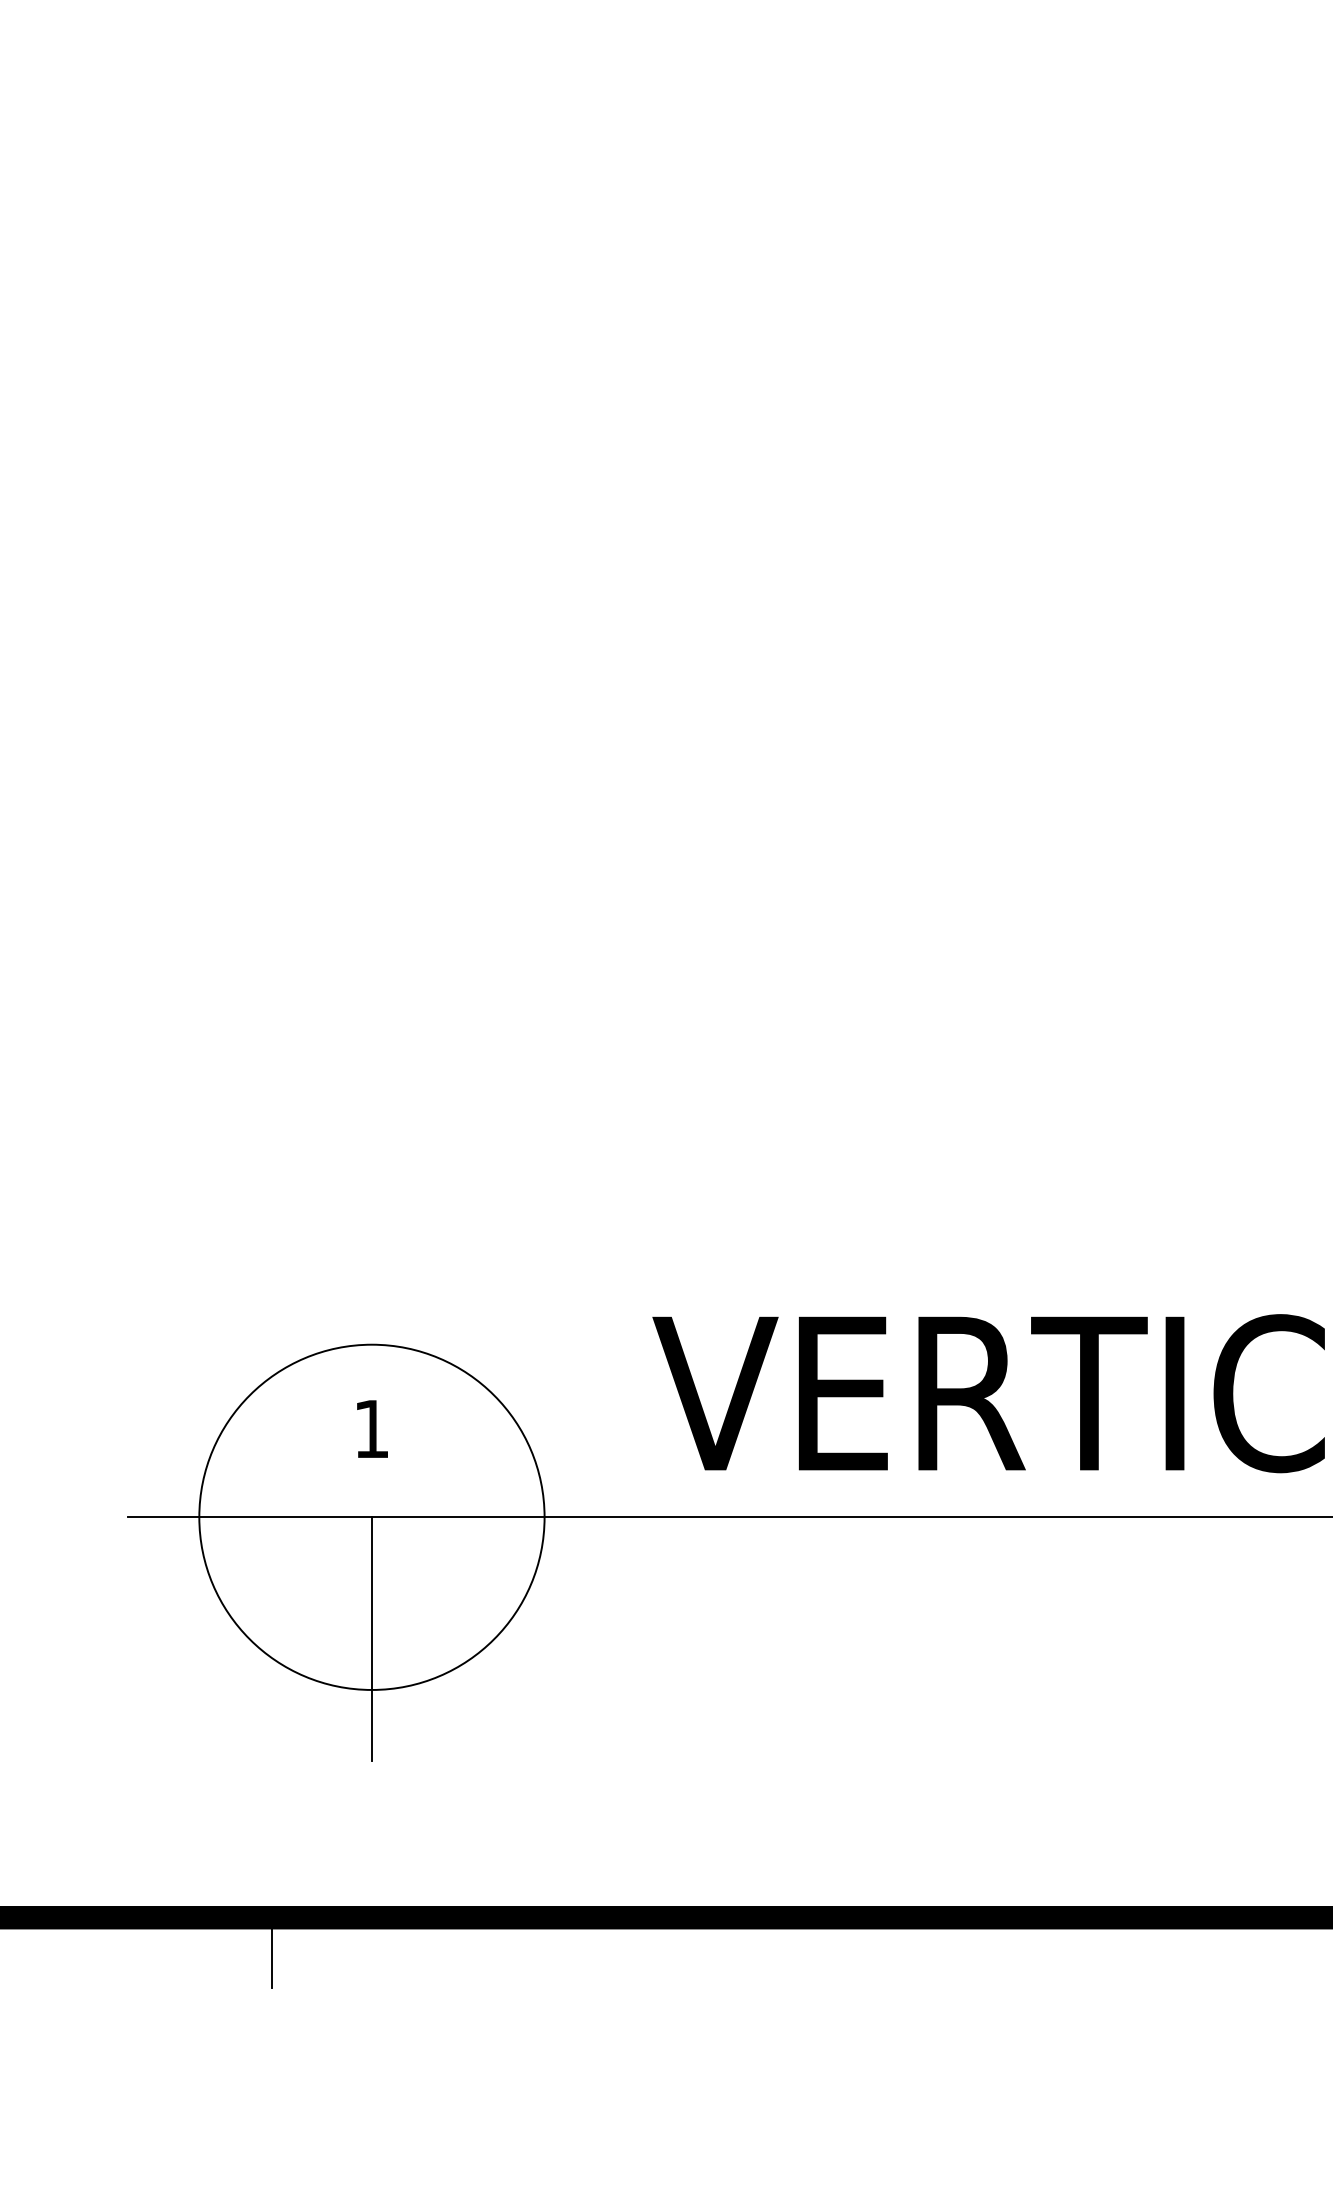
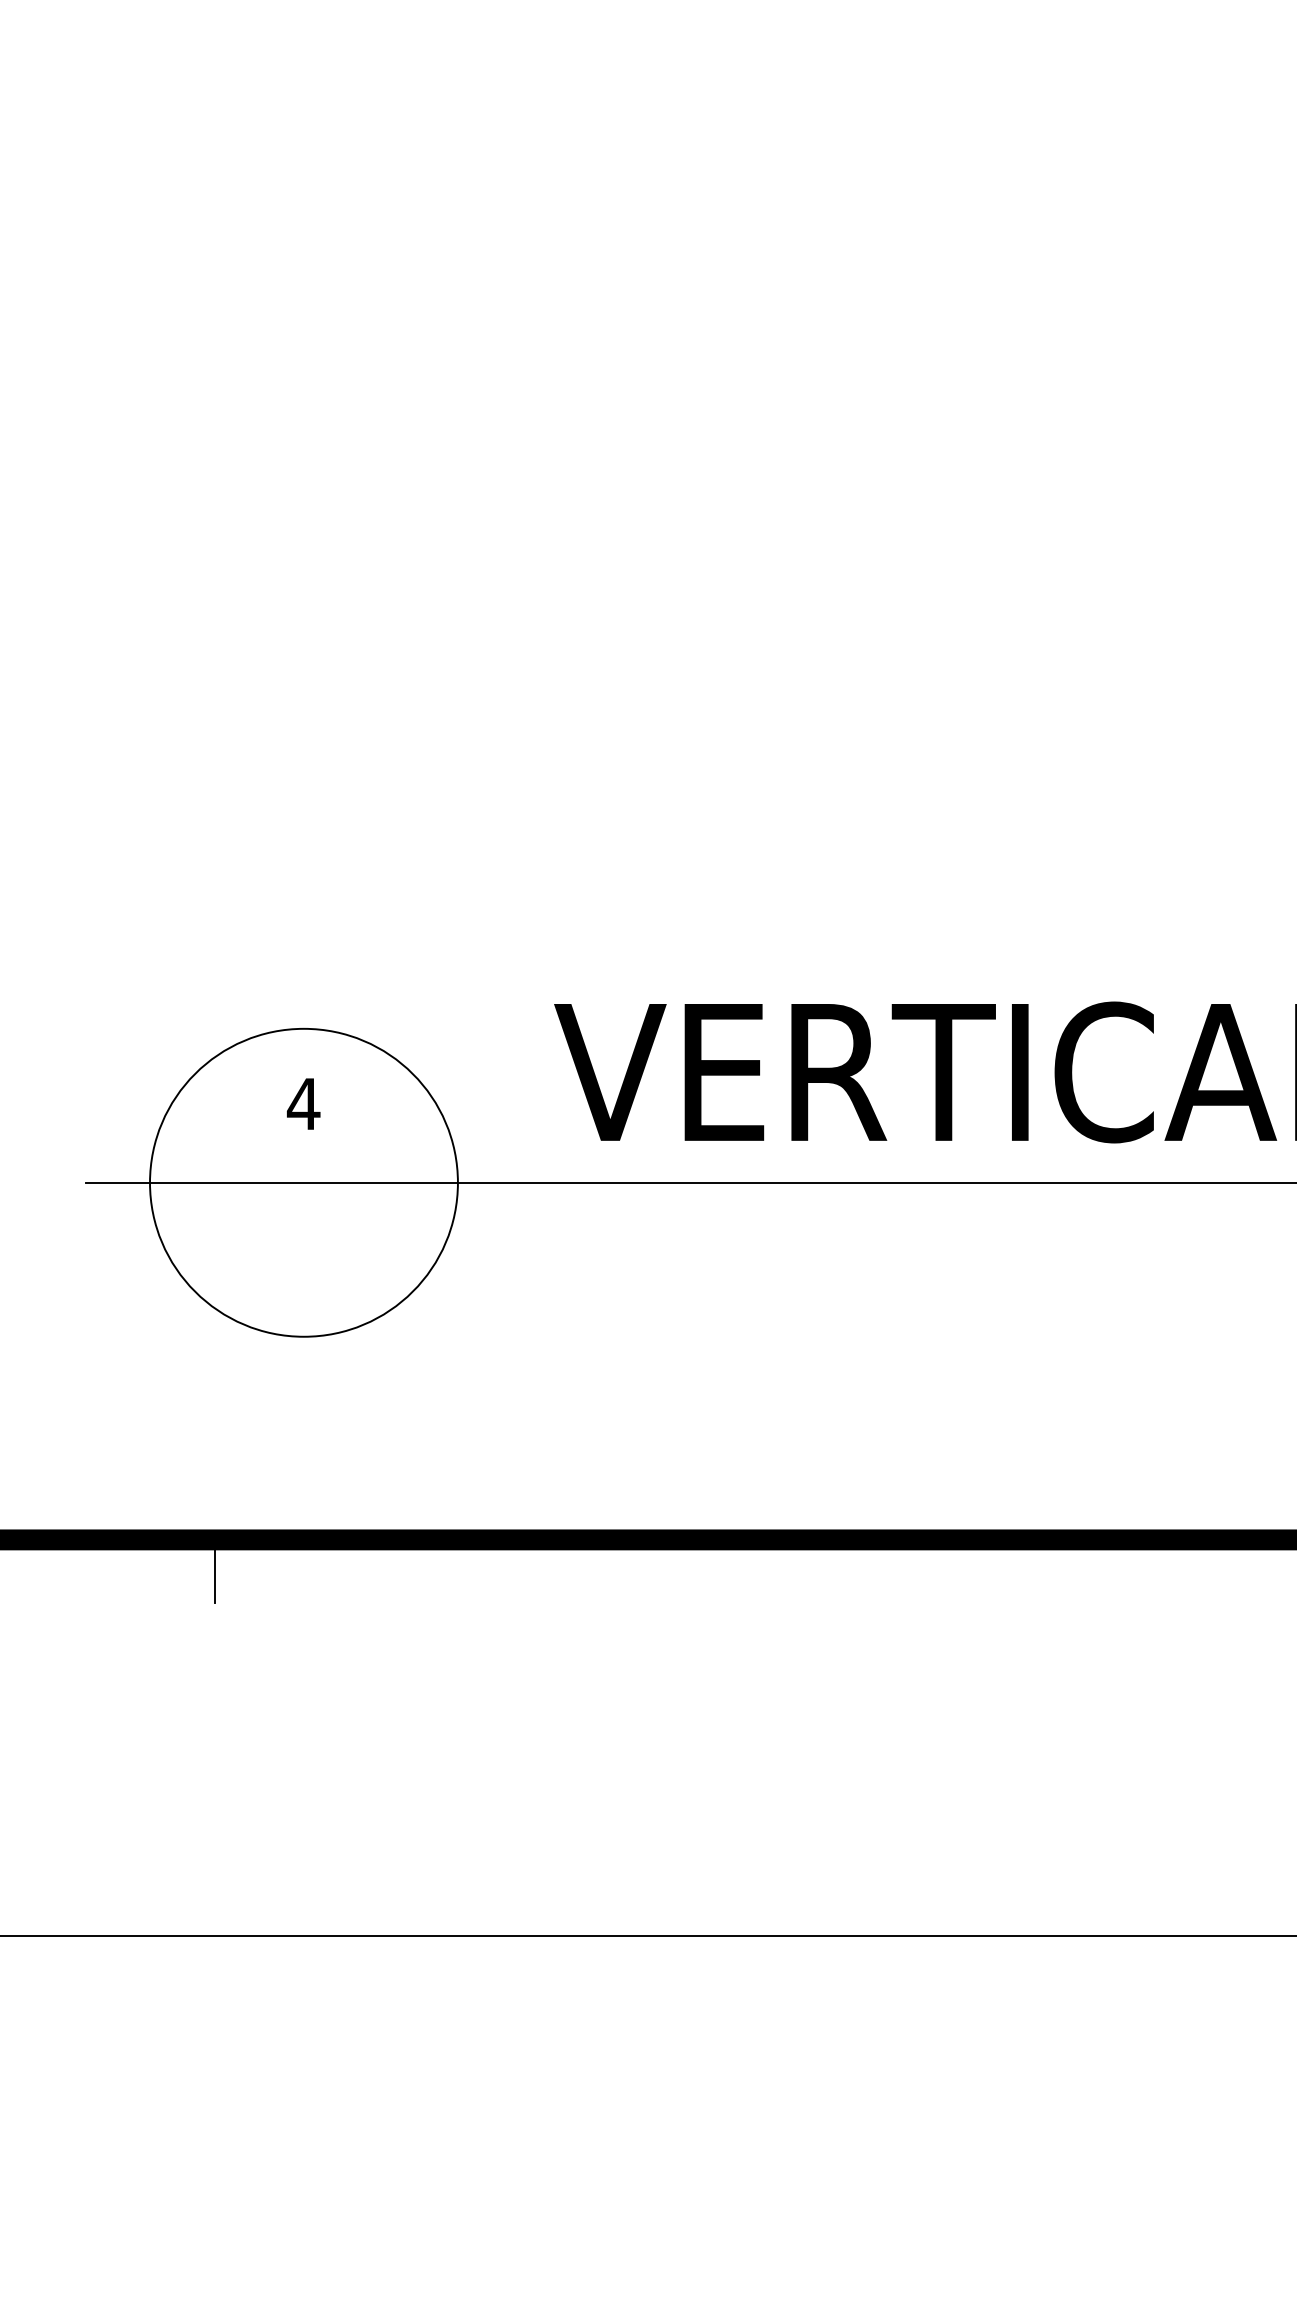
text: (371, 1428) -> (303, 1103), 1 -> 4
line: (371, 1639) -> (303, 1291), removed

